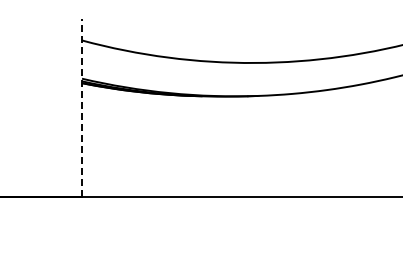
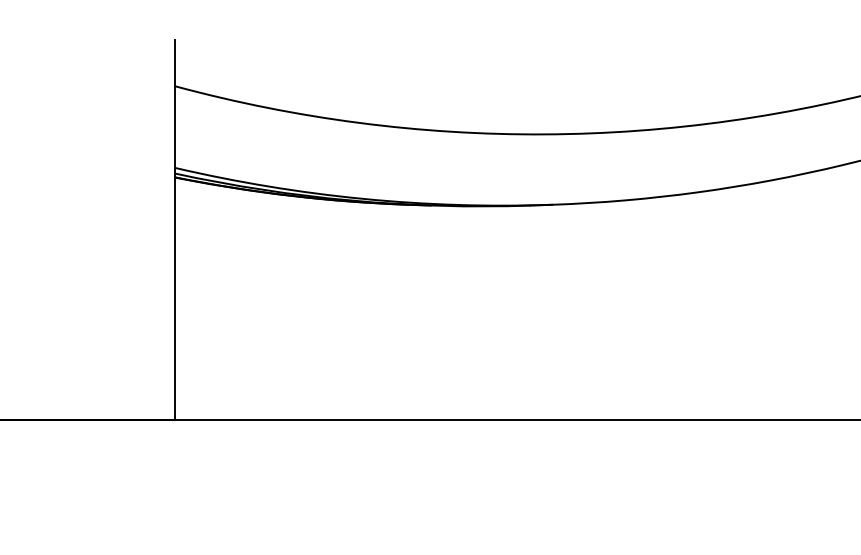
line: (82, 107) -> (176, 229), dashed -> solid

